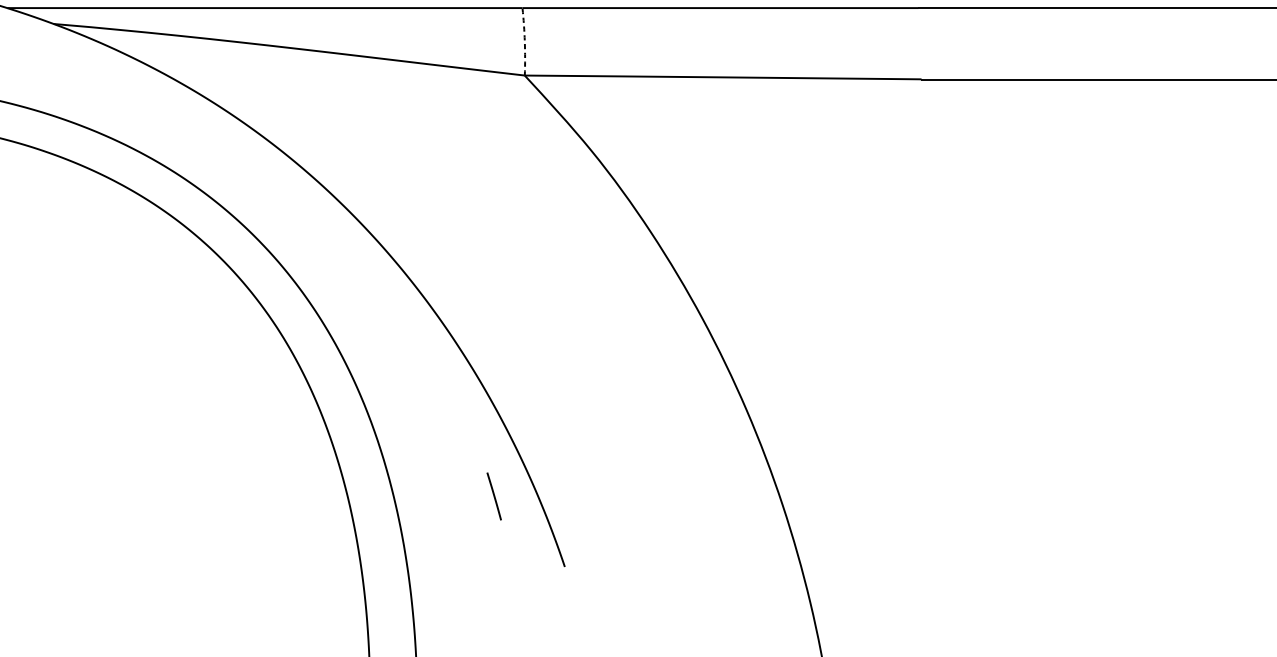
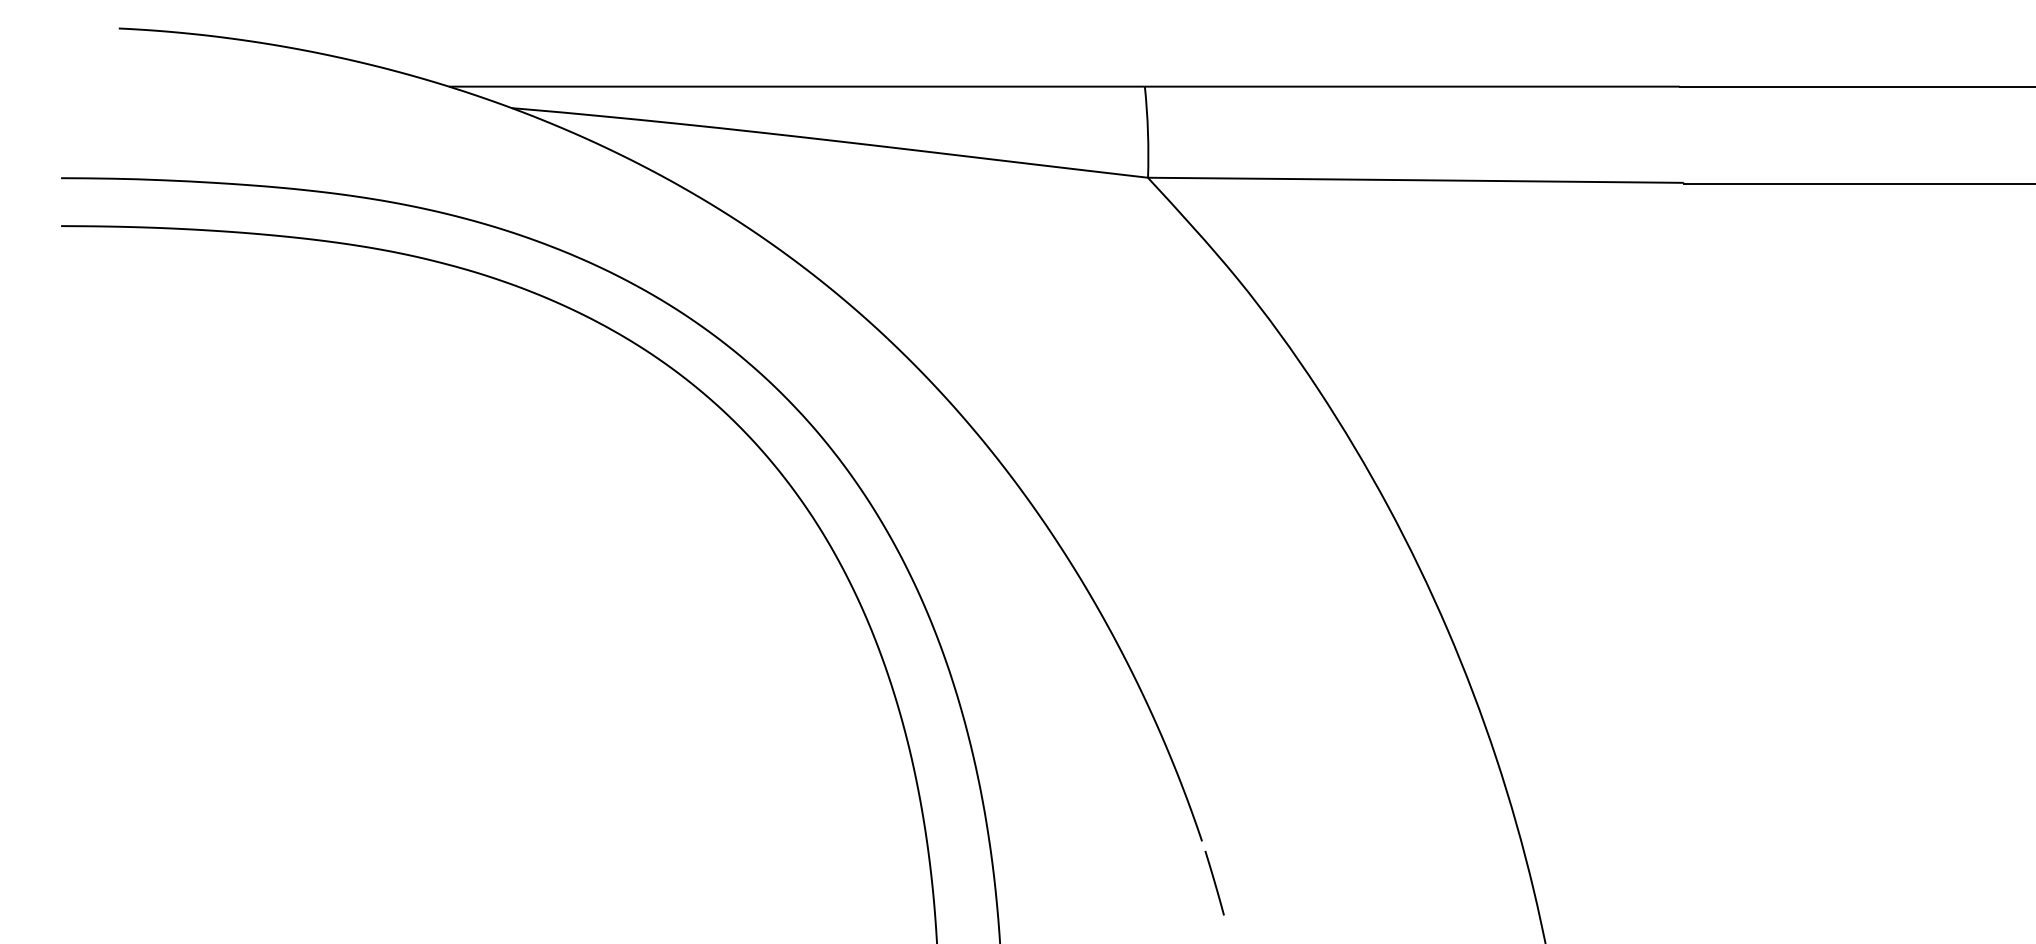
arc: (525, 42) -> (1148, 132), dashed -> solid
line: (494, 495) -> (1214, 882), moved

